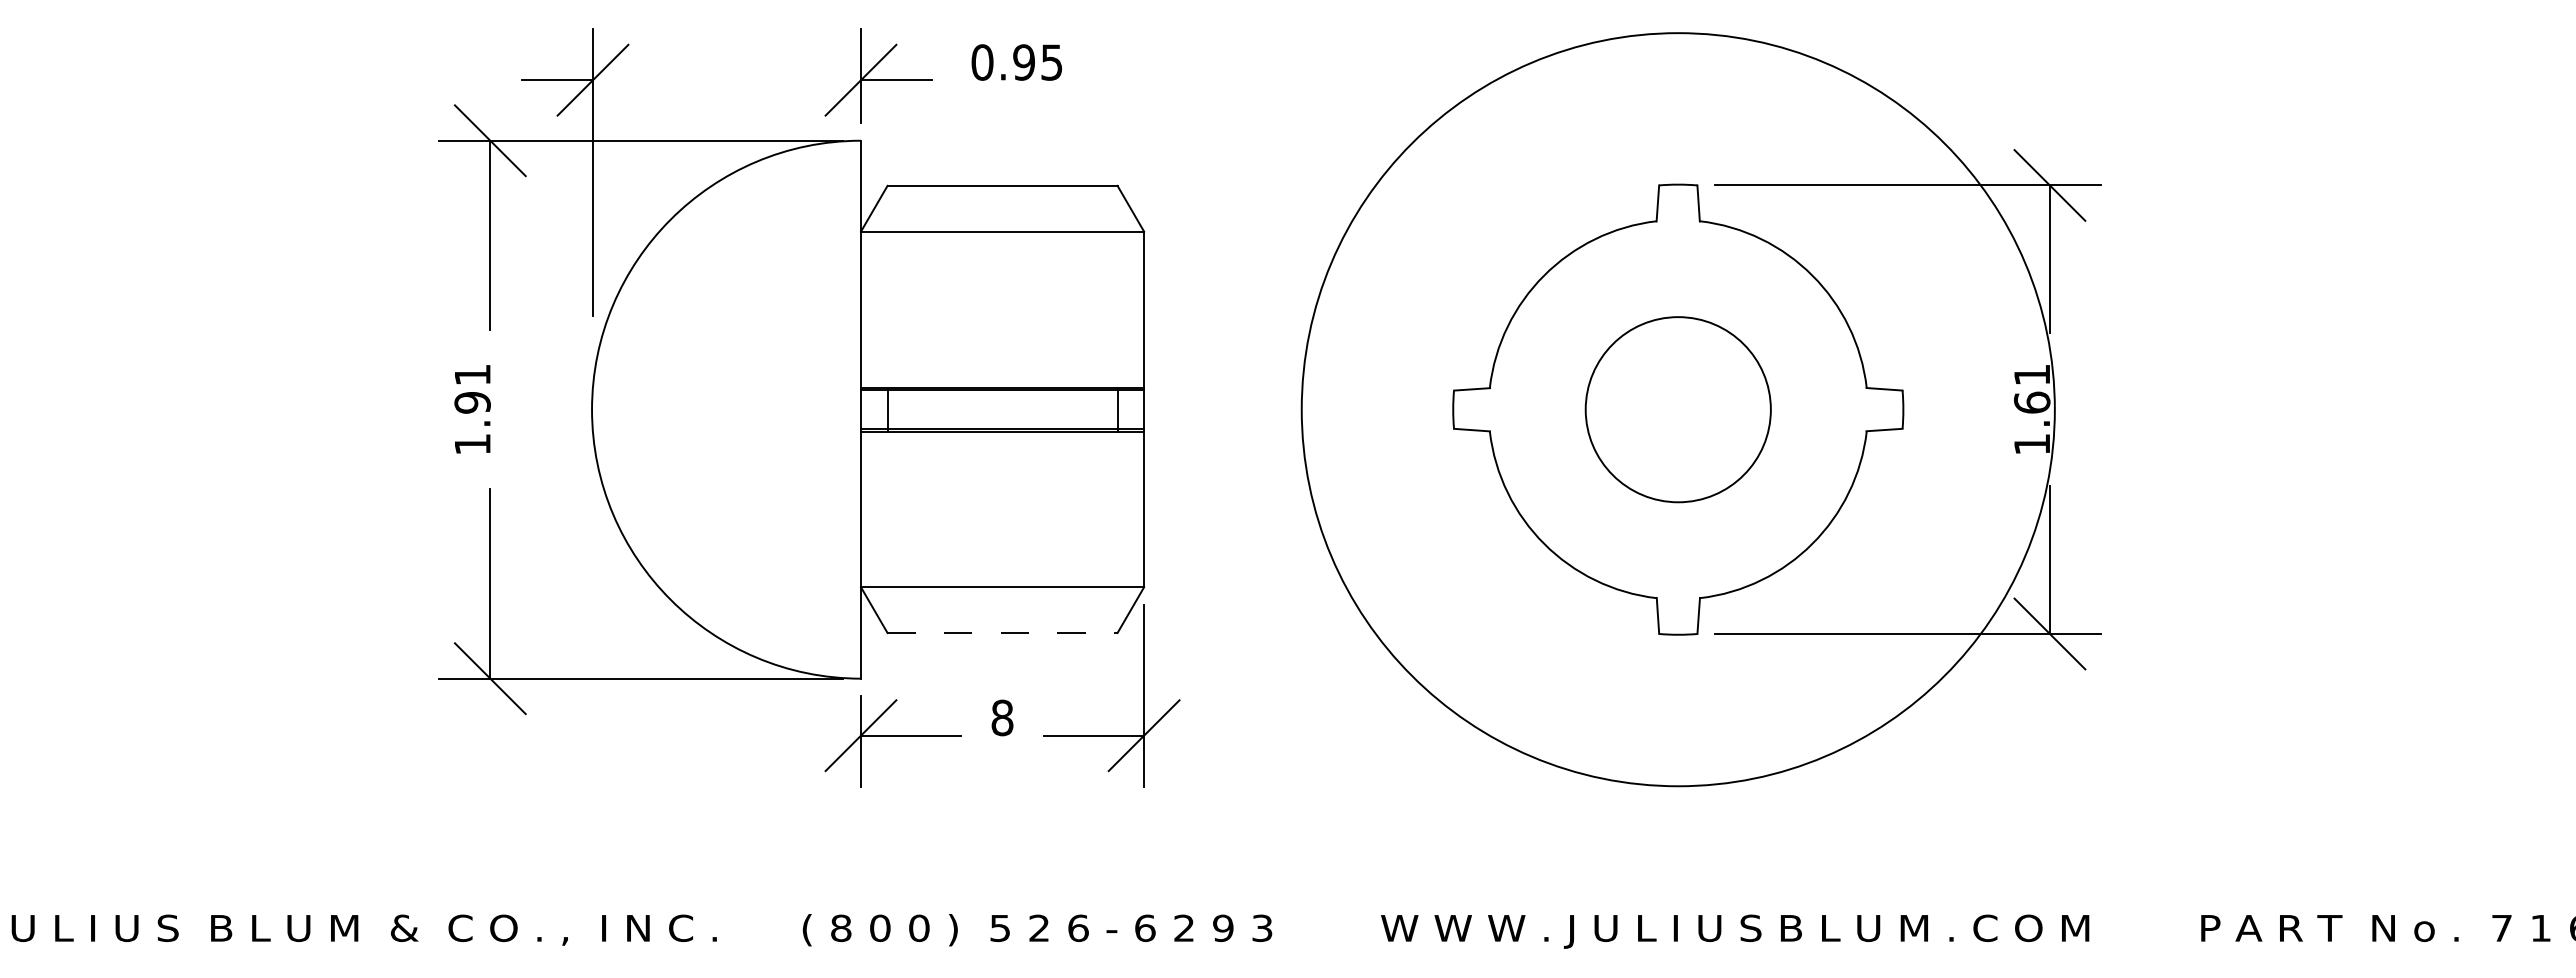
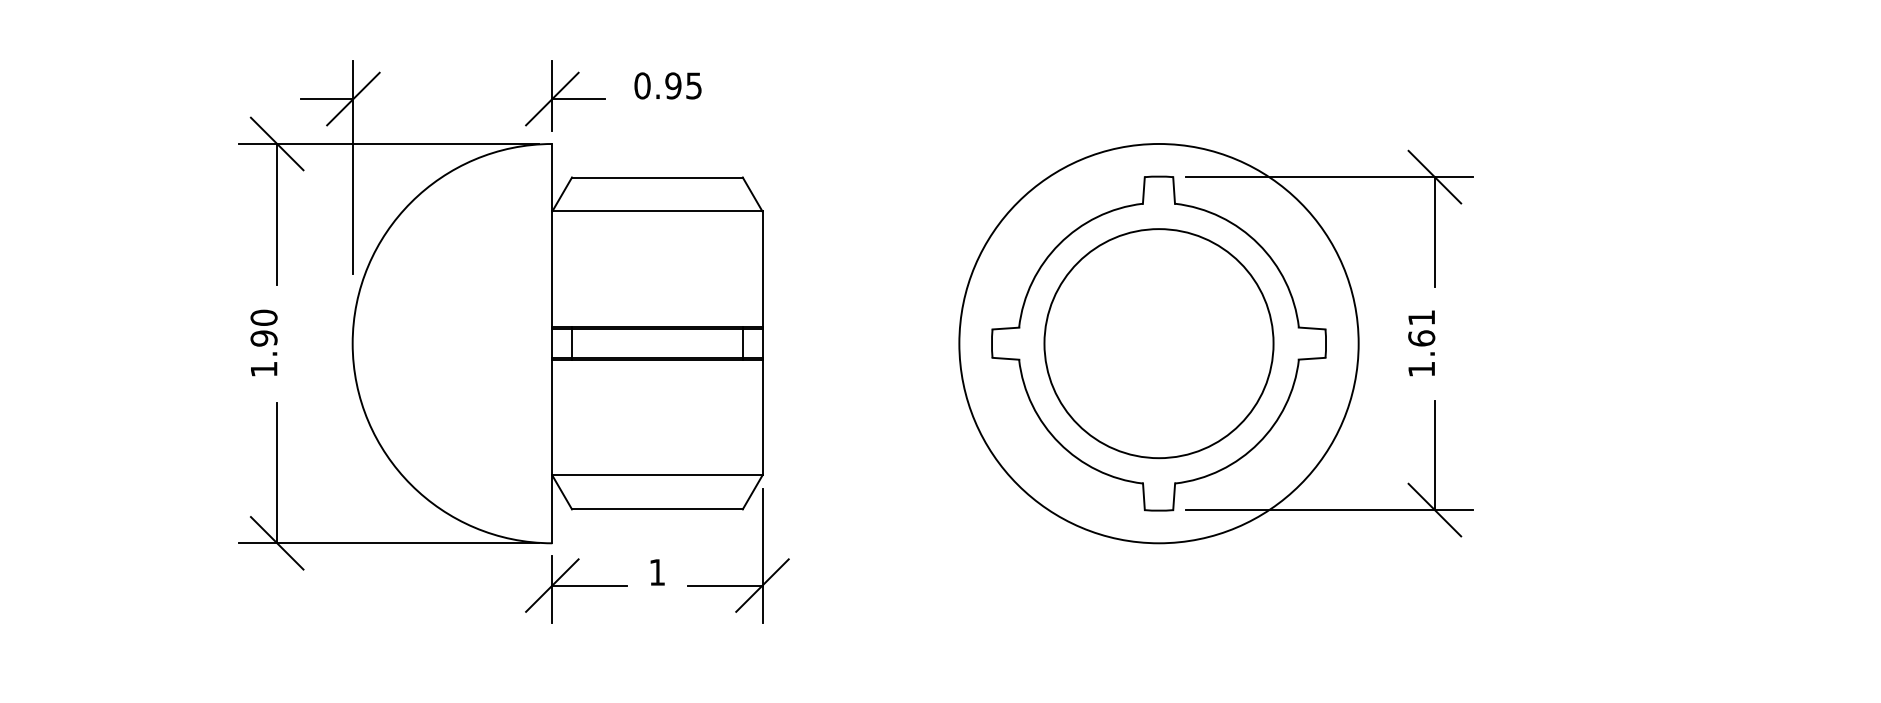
text: (472, 374) -> (263, 317), 1.91 -> 1.90
circle: (1678, 409) -> (1159, 343), size x0.71
circle: (1678, 409) -> (1159, 343), size x1.67
line: (1003, 633) -> (658, 509), dashed -> solid
text: (1002, 717) -> (657, 572), 8 -> 1

